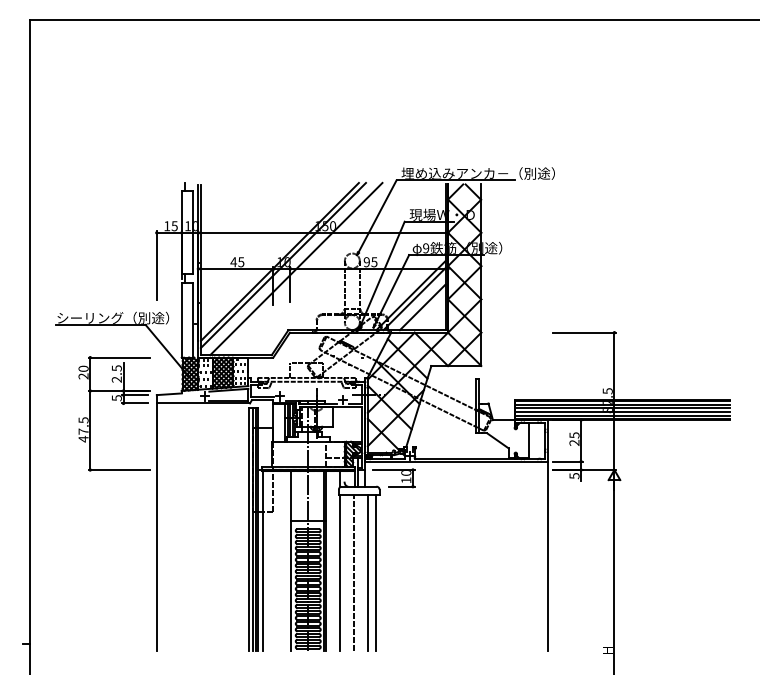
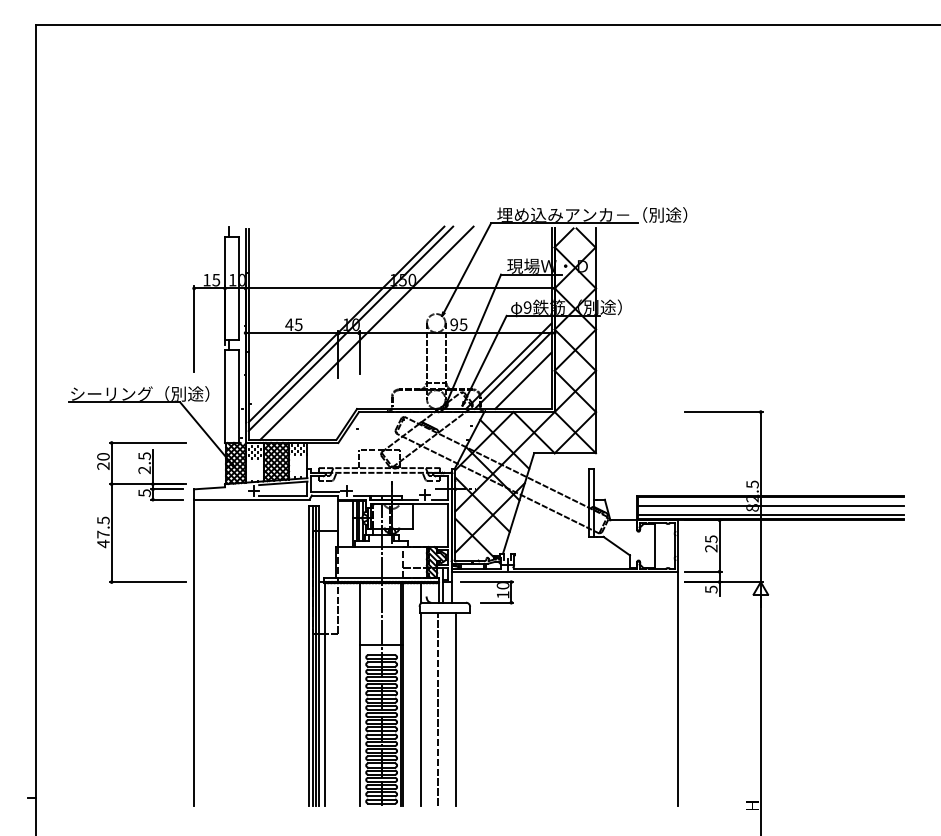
line: (623, 404) -> (771, 501), removed
line: (623, 412) -> (771, 510), removed
line: (375, 572) -> (464, 709), removed

